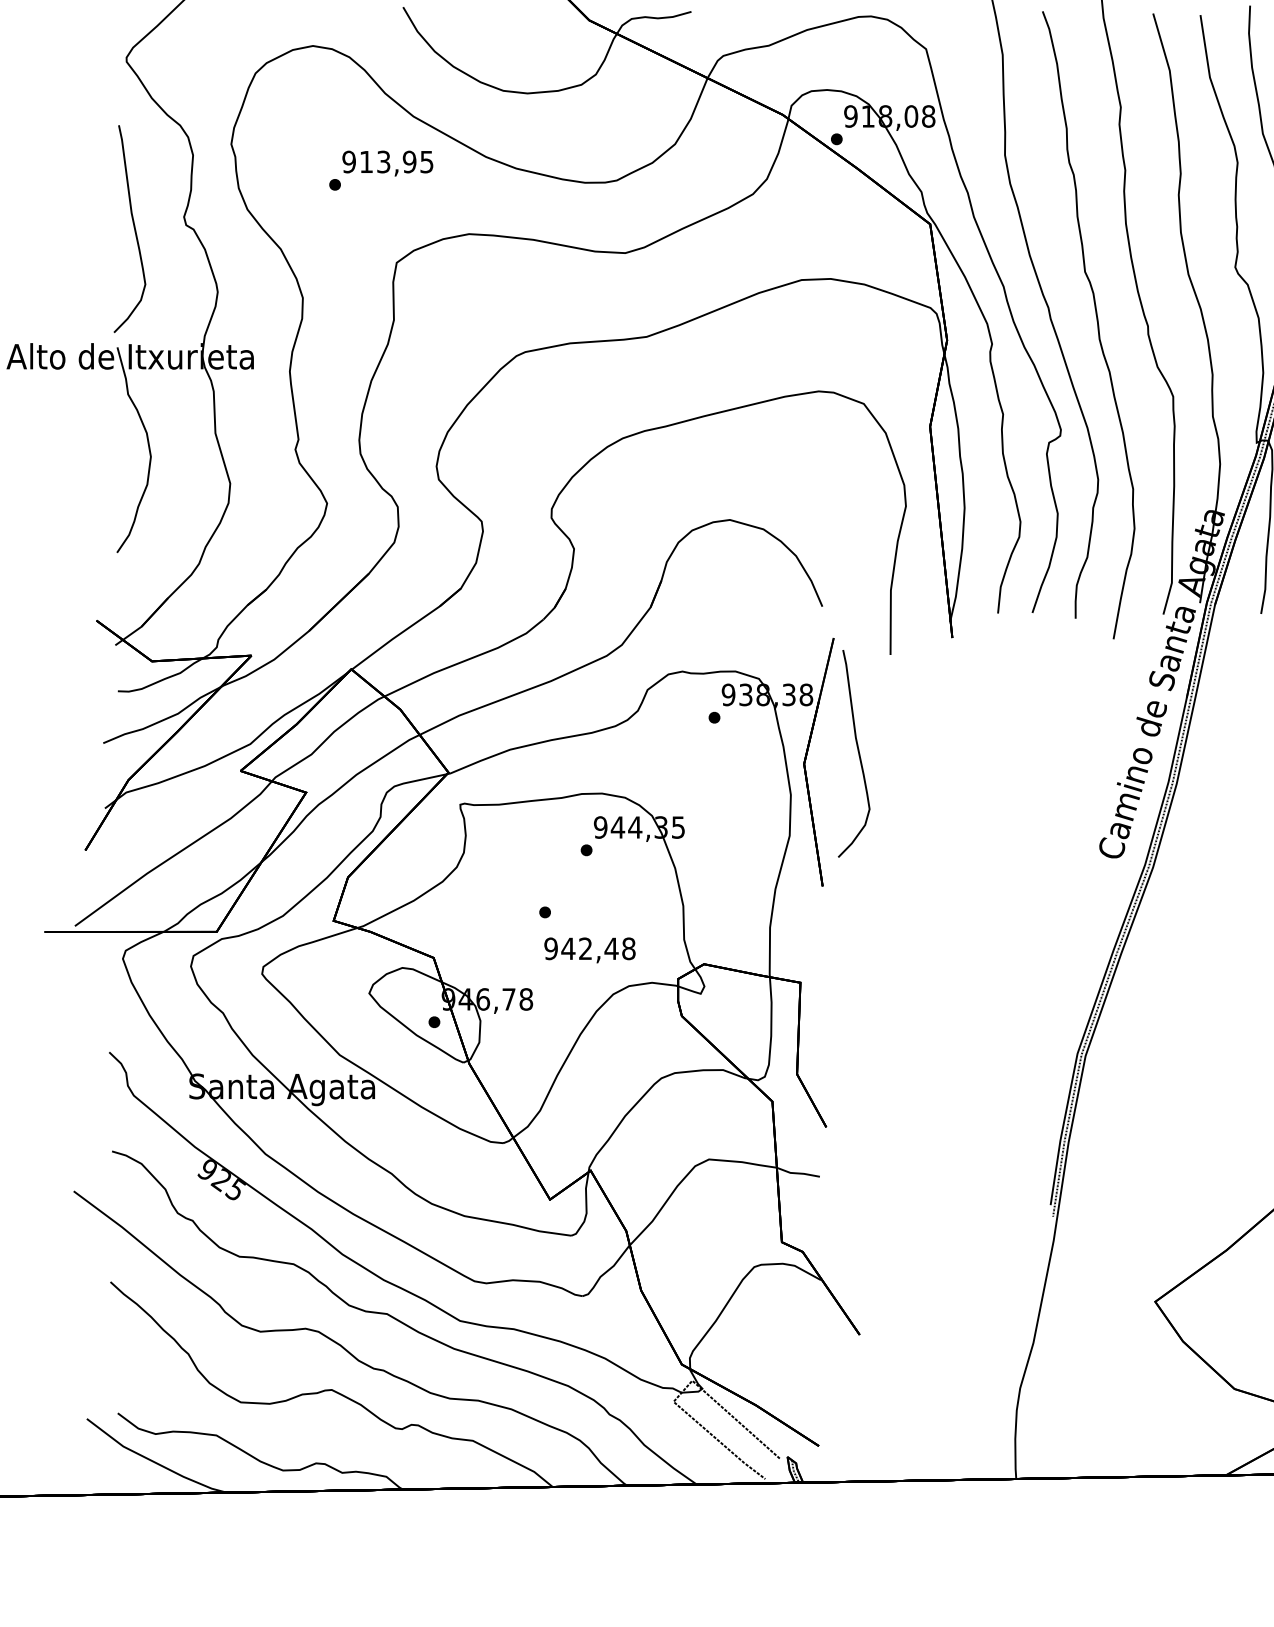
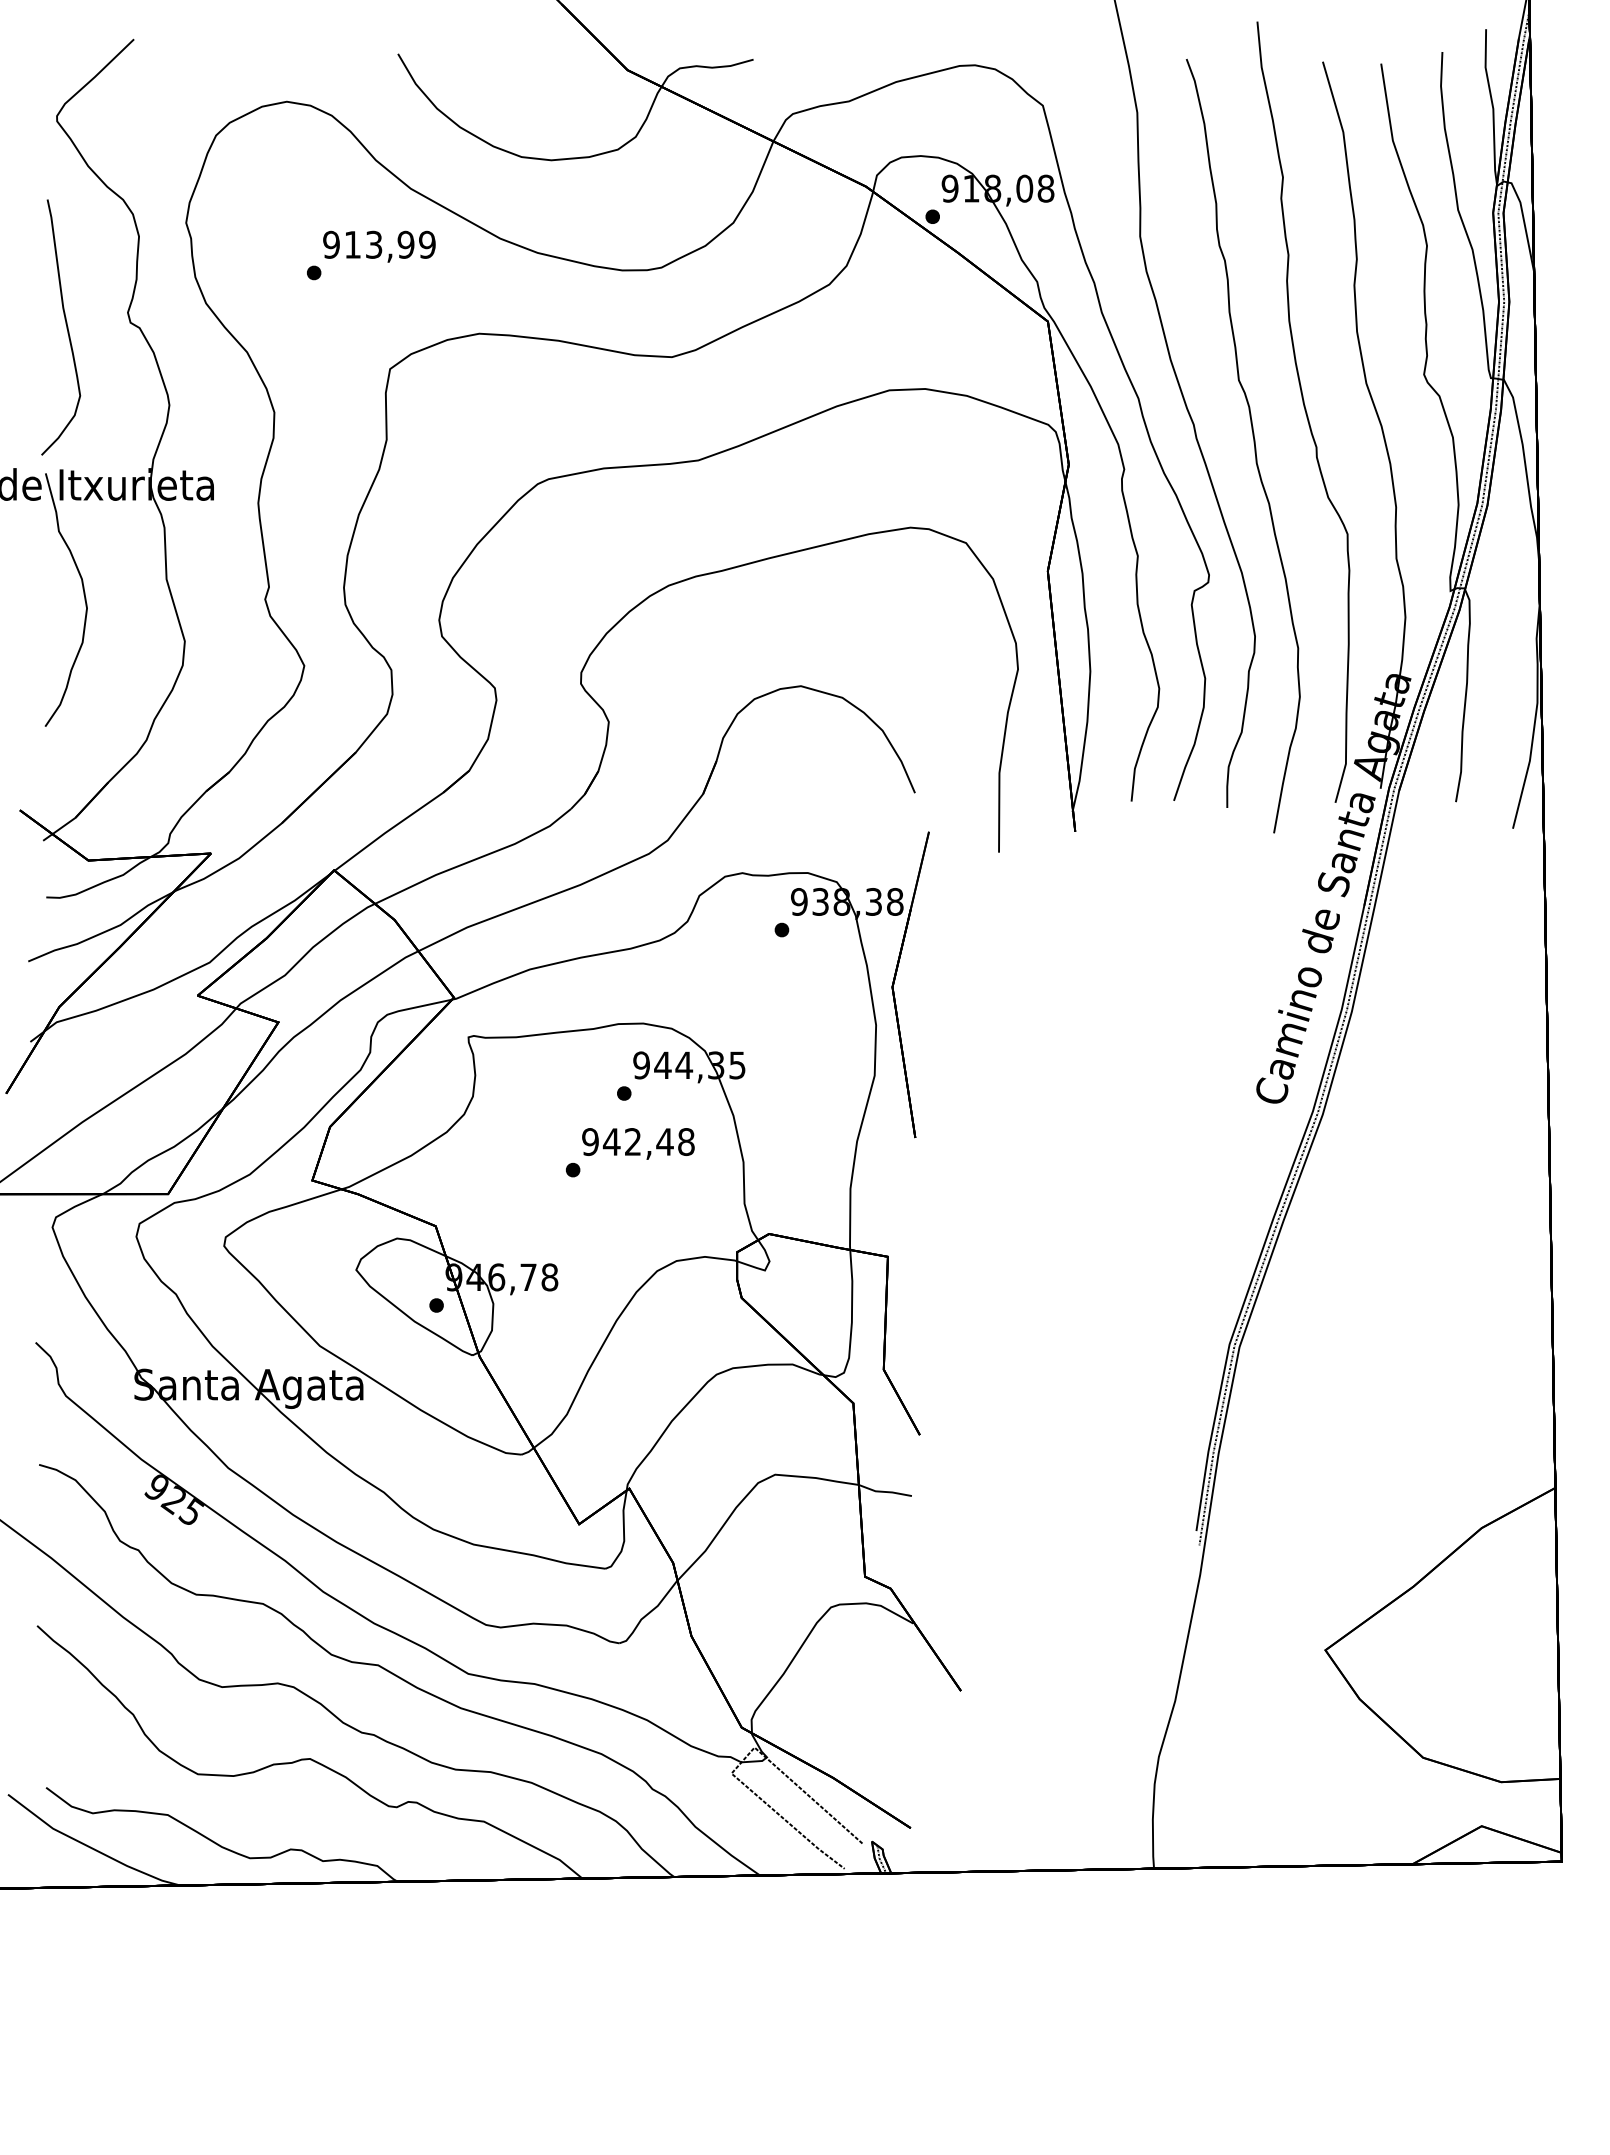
text: (427, 161) -> (427, 244), 913,95 -> 913,99
curve: (857, 751) -> (958, 971), removed
text: (590, 950) -> (638, 1143), moved

